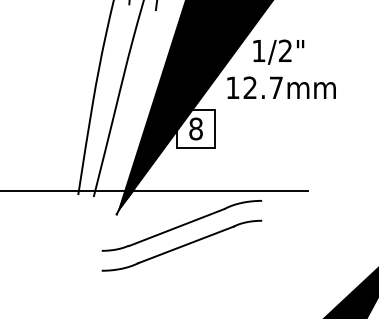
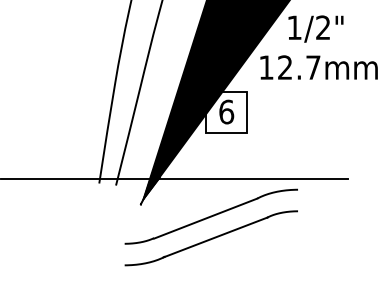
text: (195, 128) -> (226, 111), 8 -> 6

